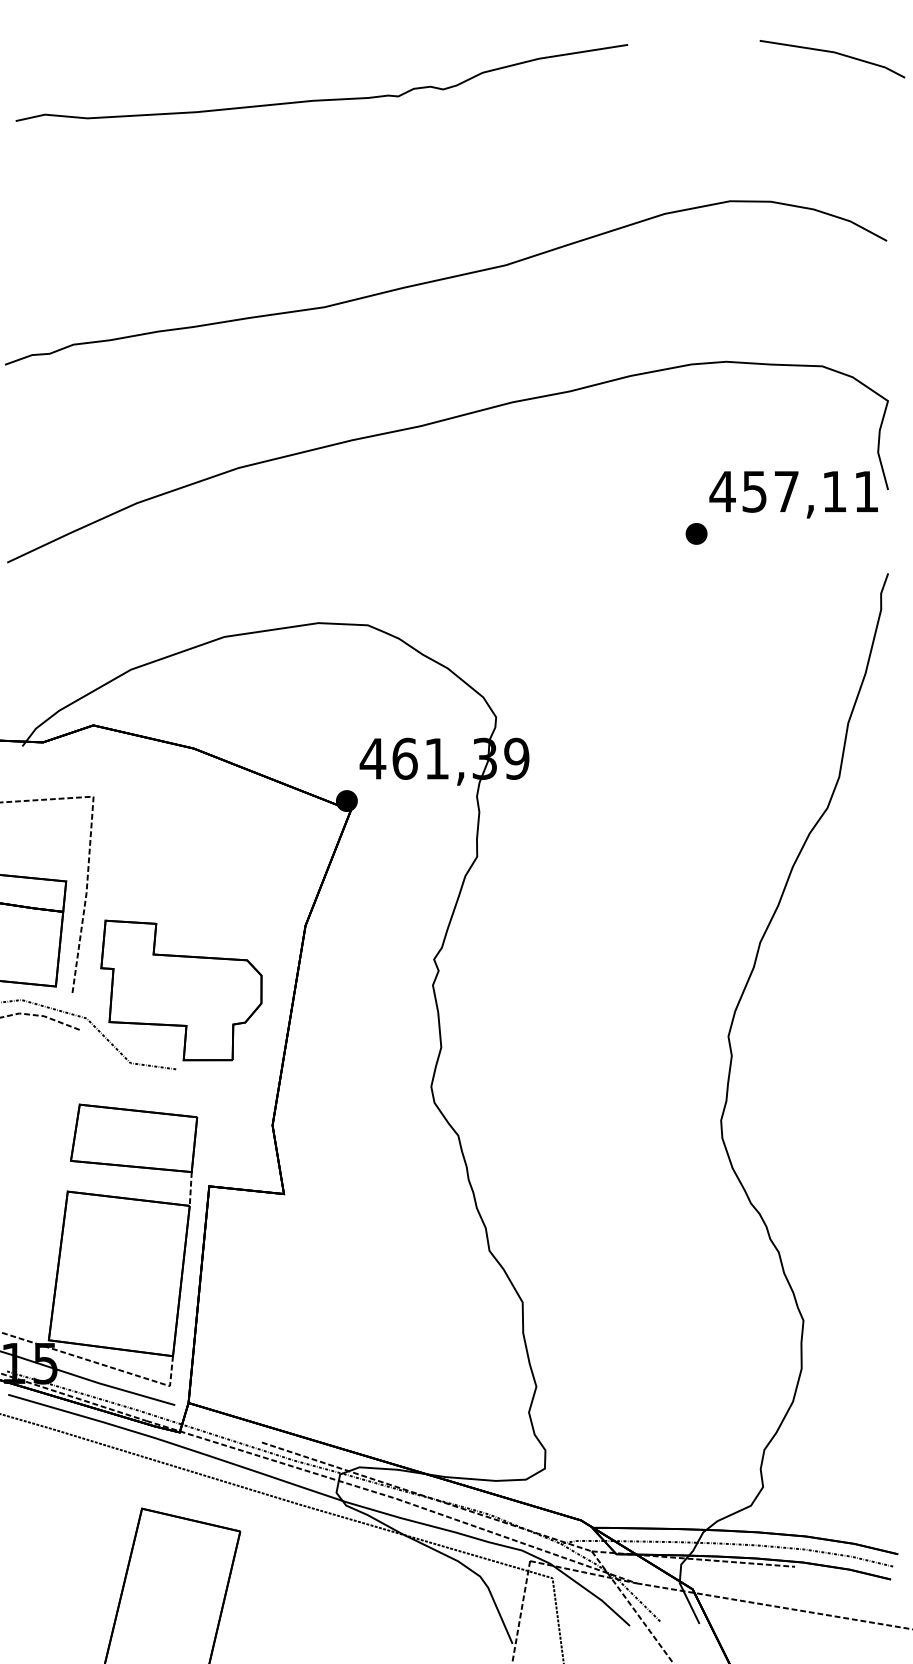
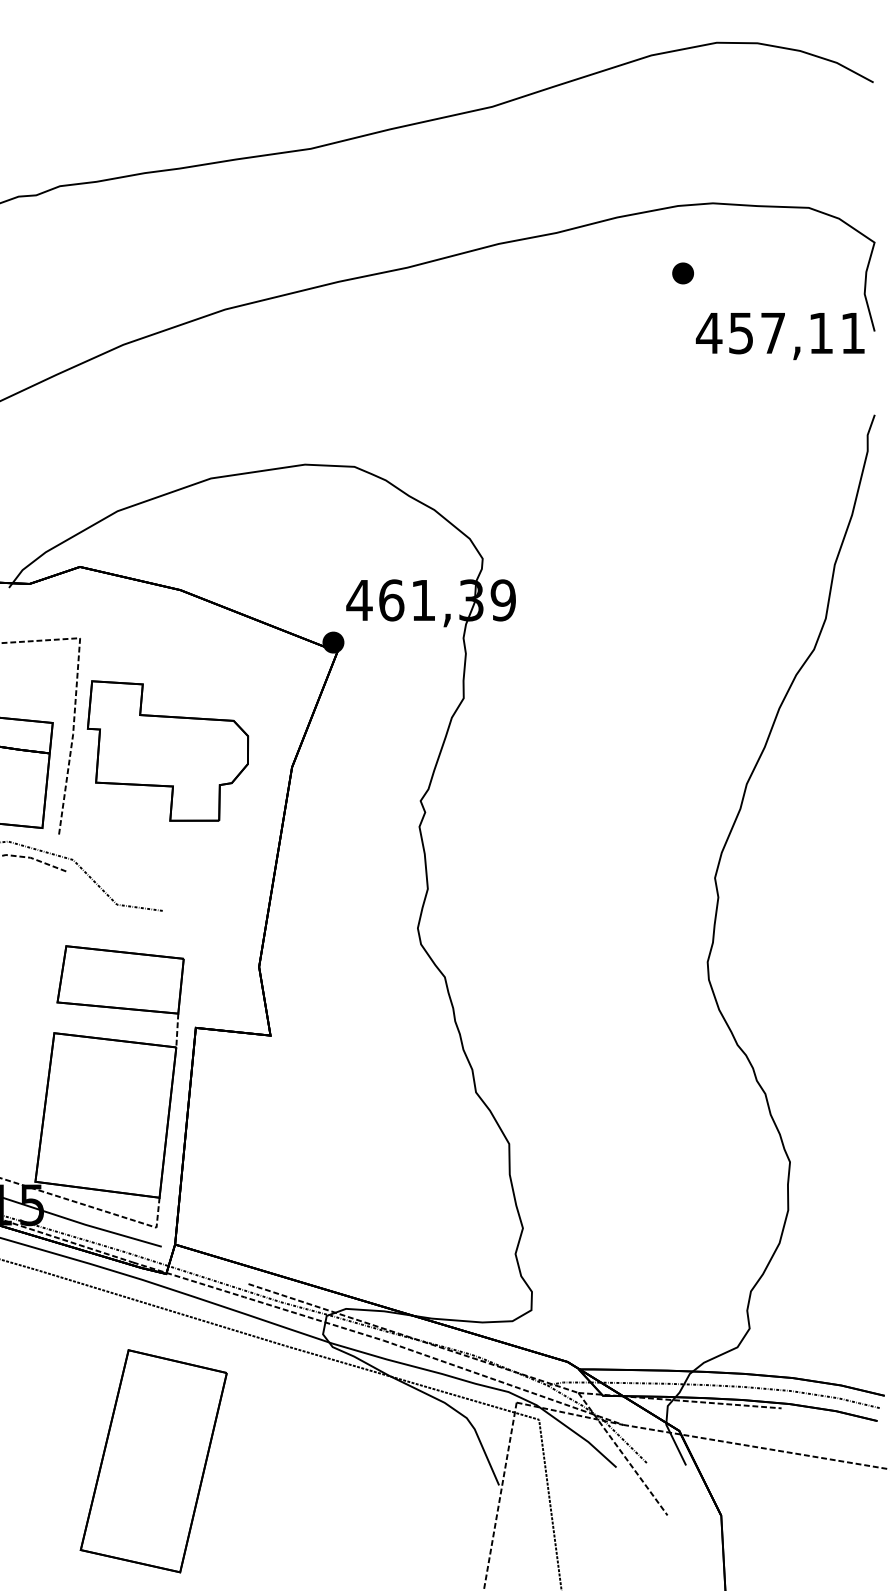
part: (696, 533) -> (683, 273), moved
part: (181, 990) -> (168, 751), moved

